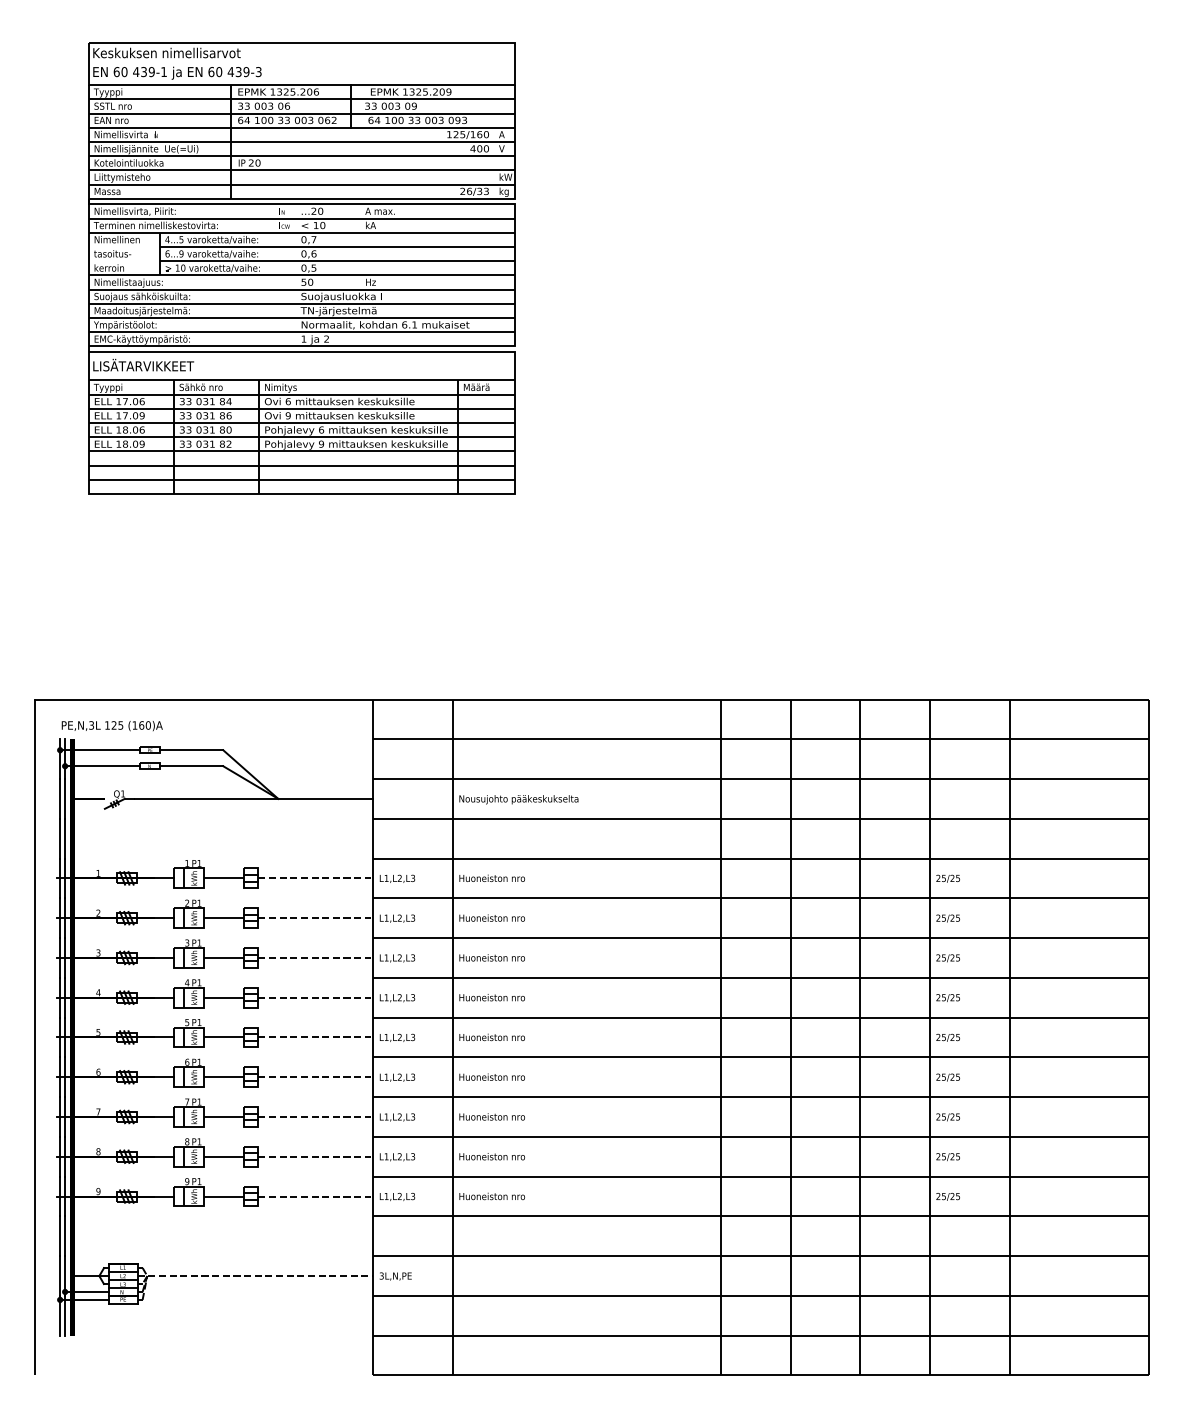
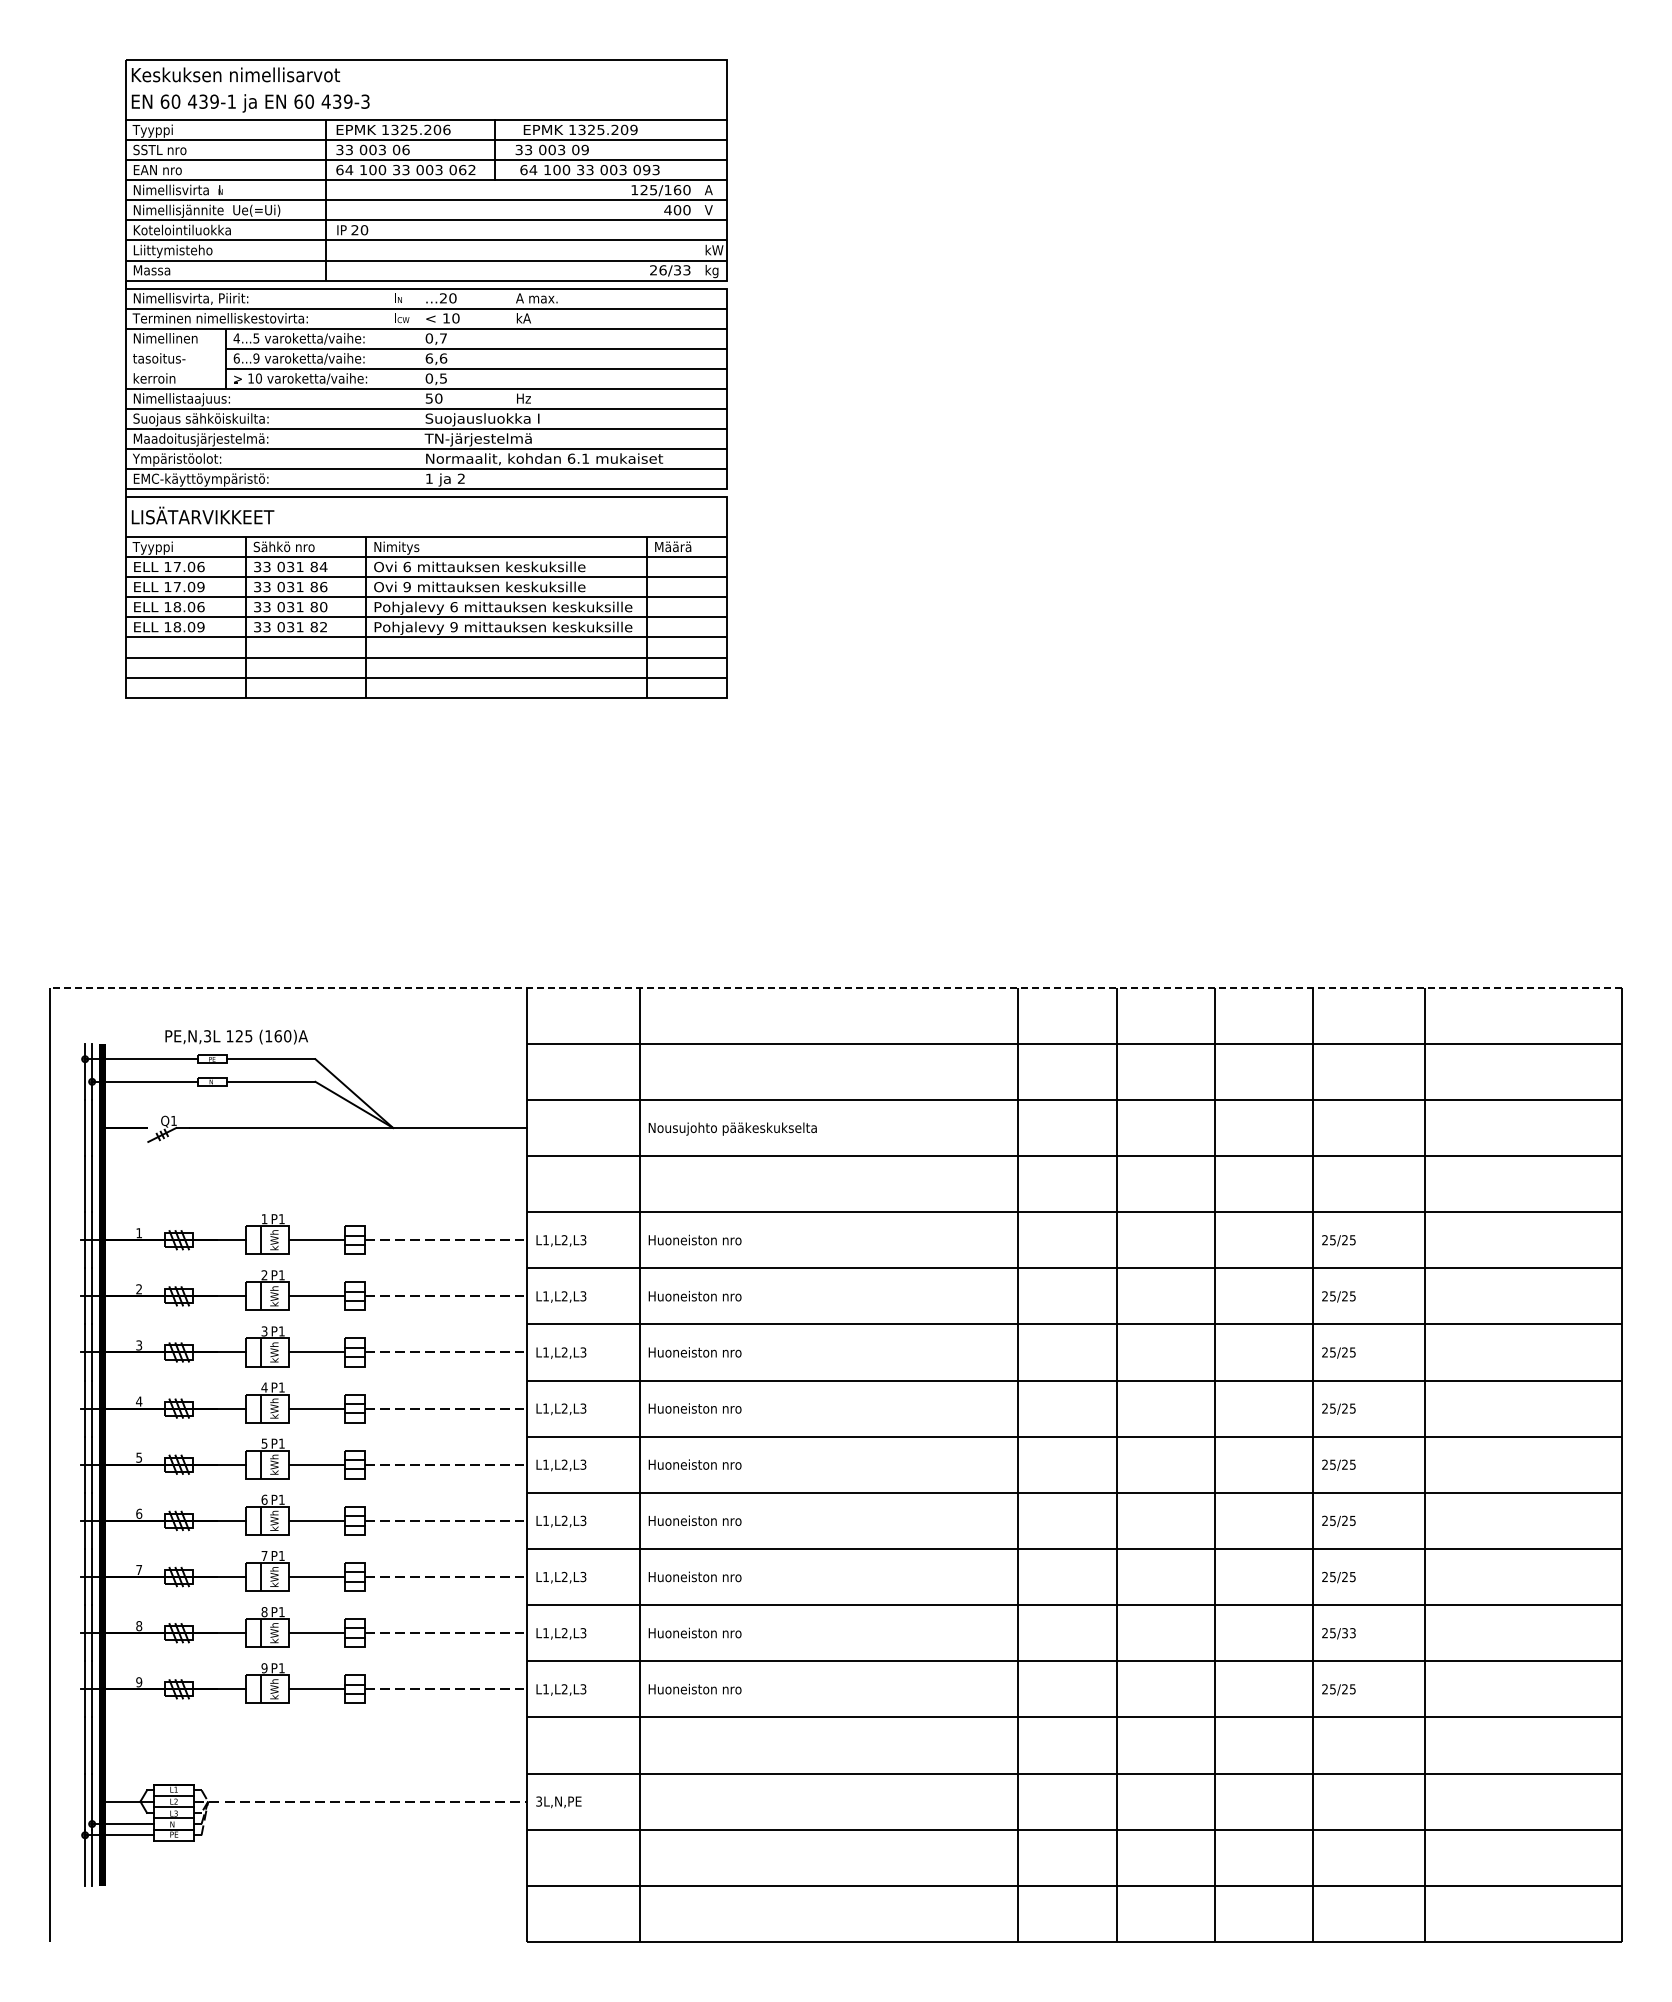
text: (304, 253) -> (429, 358), 0,6 -> 6,6
line: (591, 699) -> (835, 987), solid -> dashed
text: (112, 725) -> (236, 1036), moved
text: (955, 1156) -> (1348, 1633), 25/25 -> 25/33

